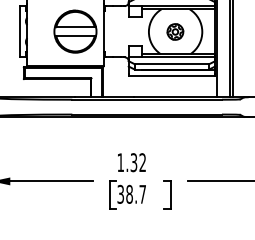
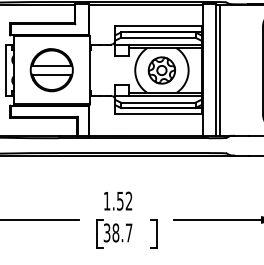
part: (75, 31) -> (51, 70), moved
part: (175, 31) -> (161, 70), size x1.67
text: (134, 161) -> (120, 200), 1.32 -> 1.52

